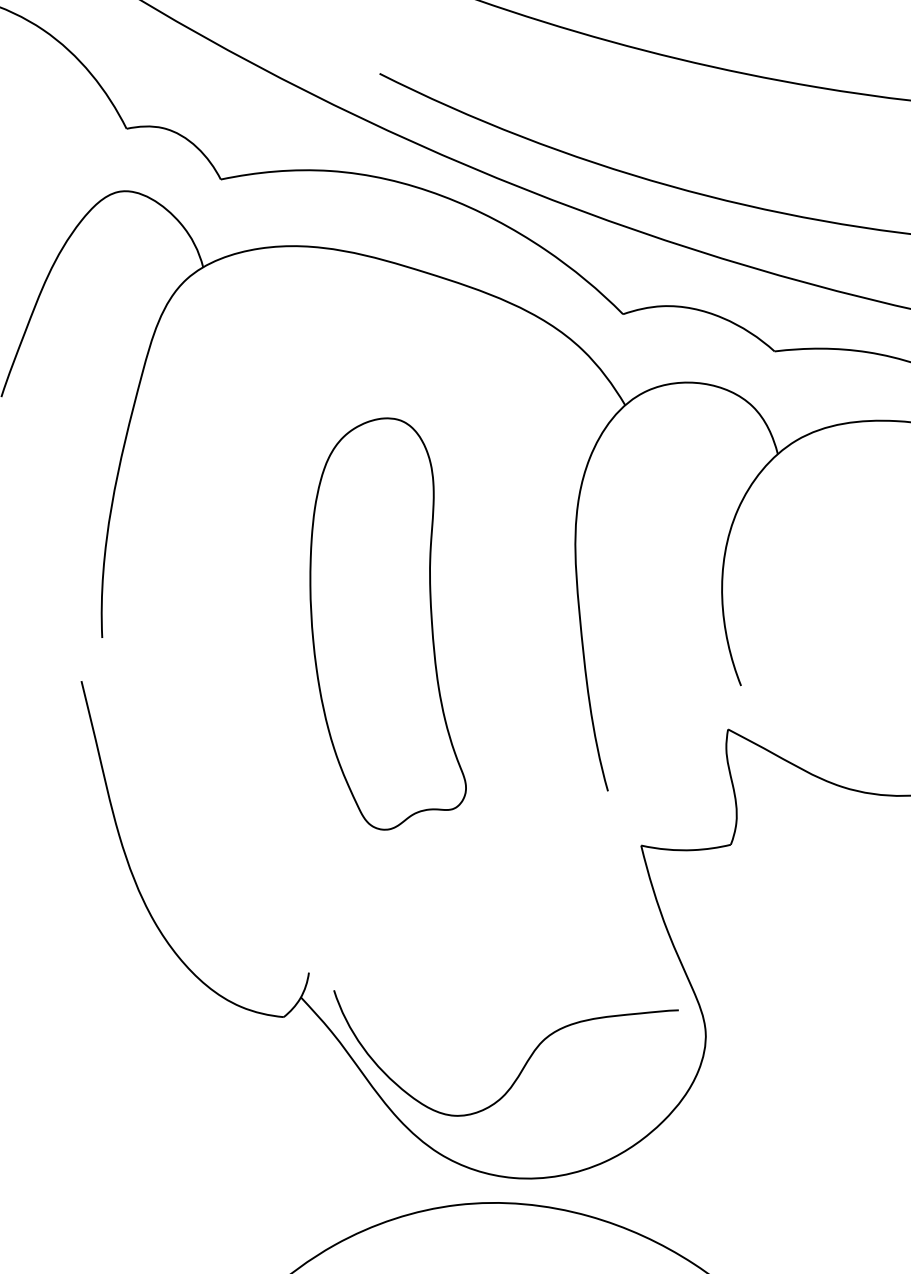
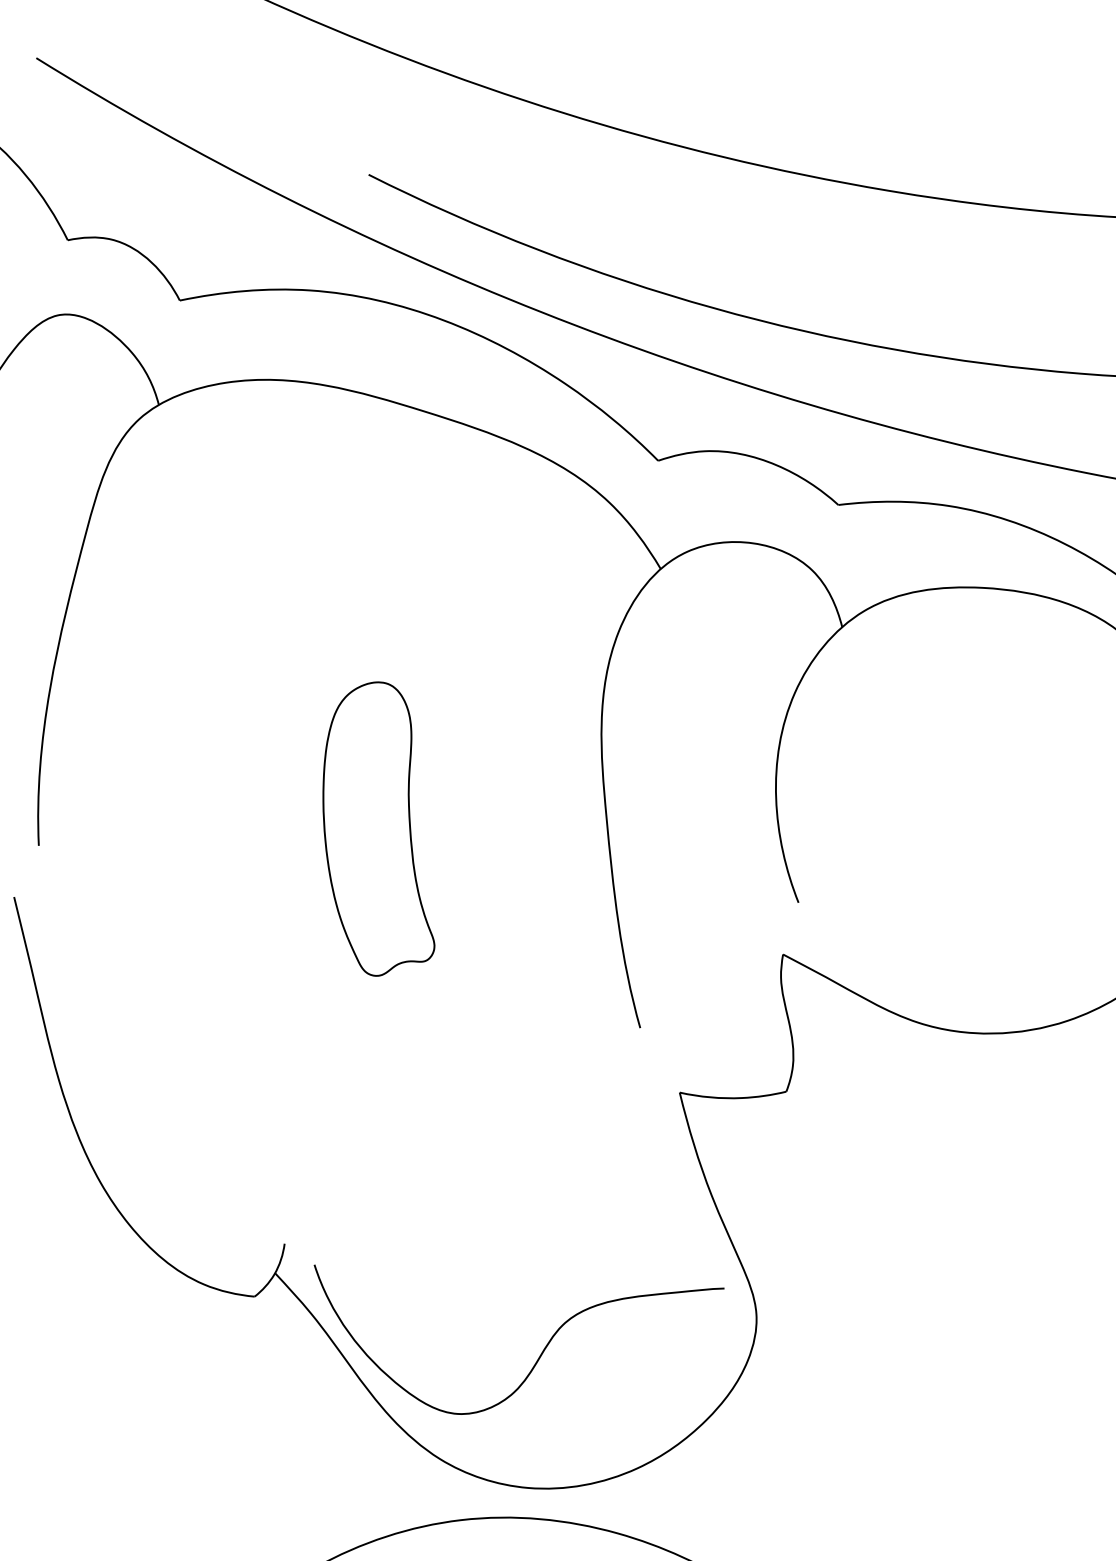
part: (387, 623) -> (378, 828), size x0.6

